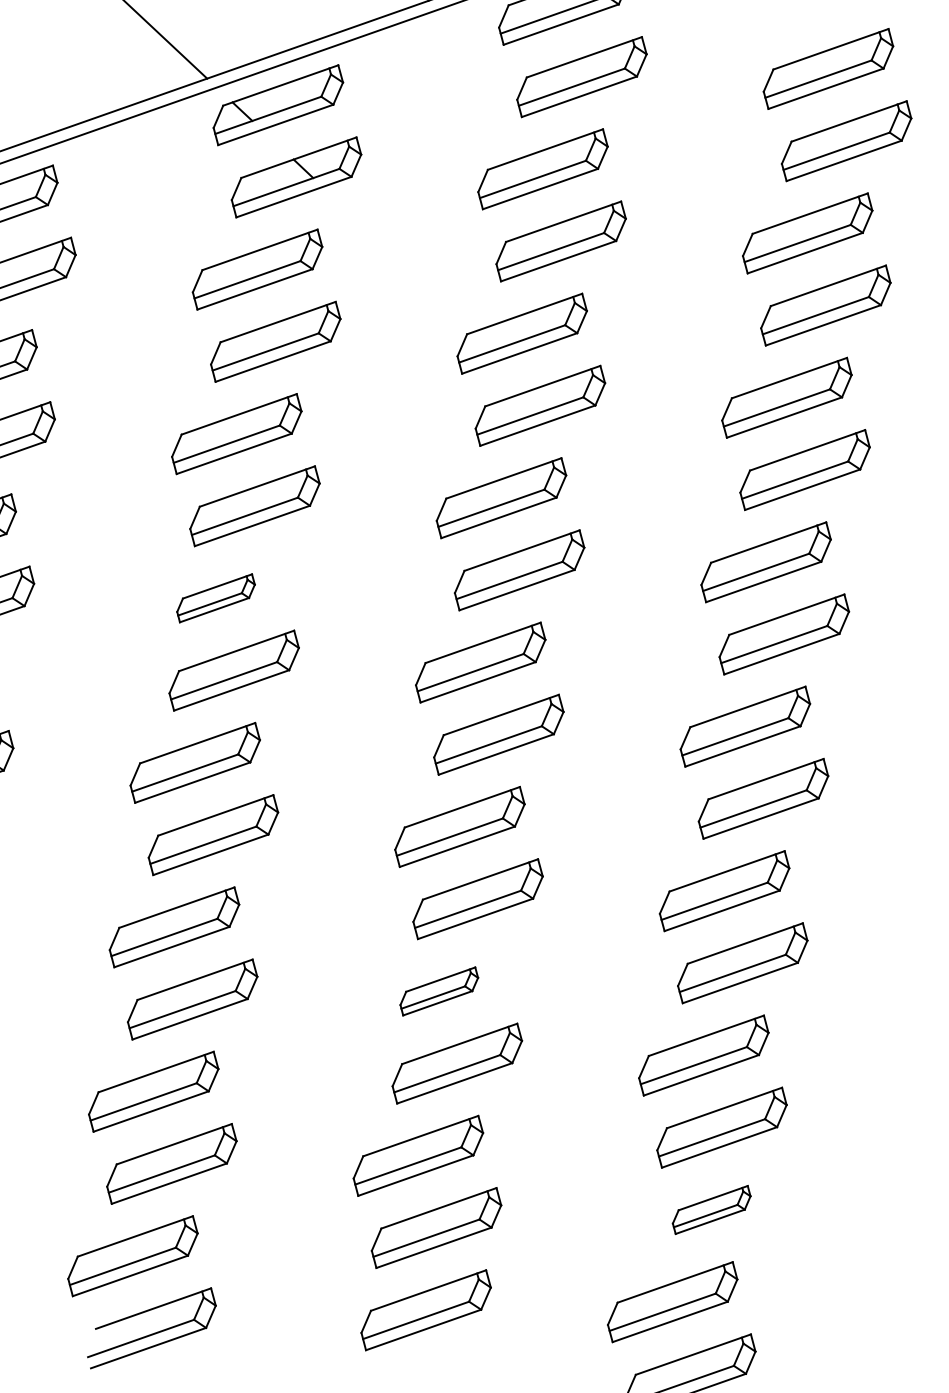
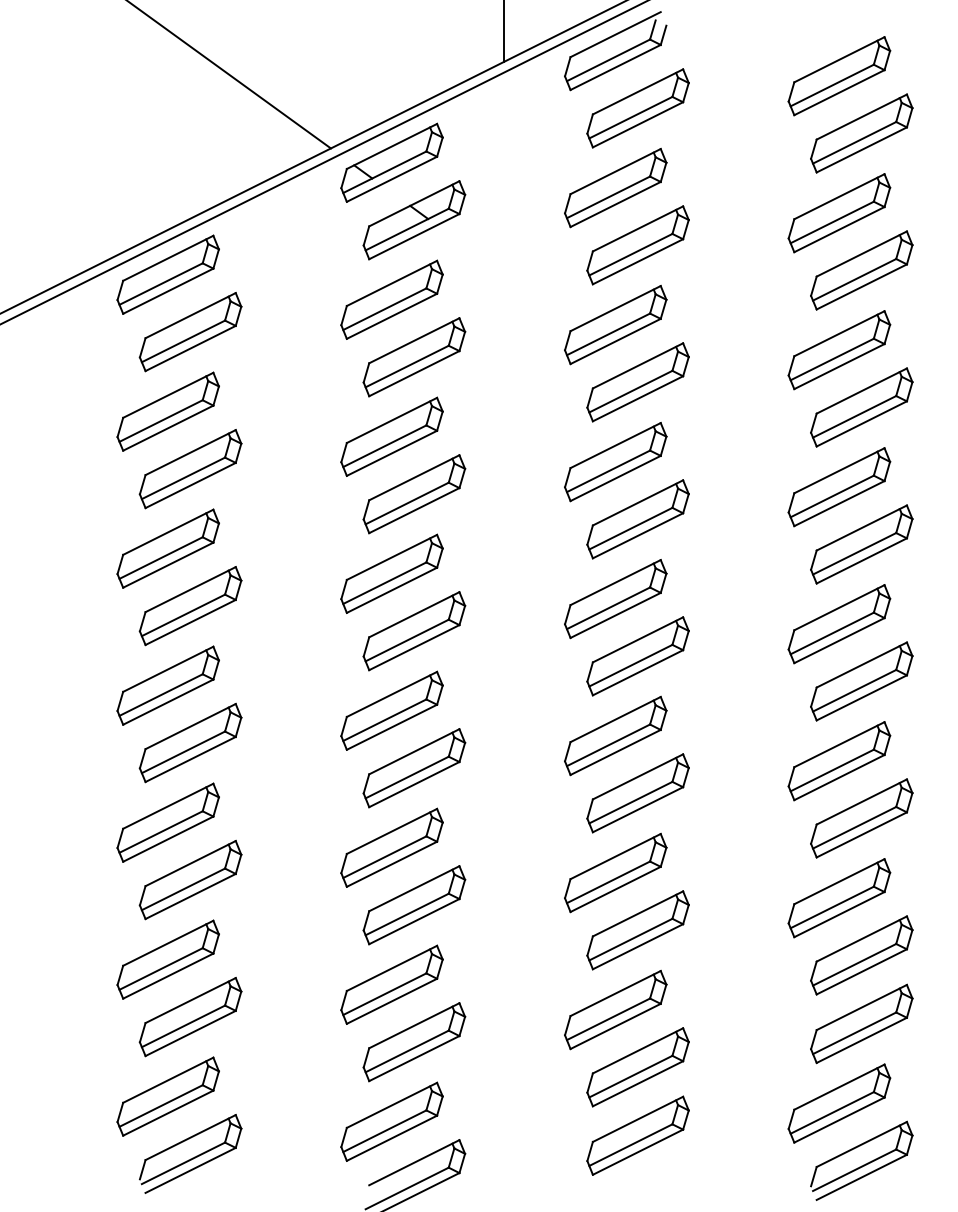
part: (215, 597) -> (391, 573), size x1.67
part: (438, 990) -> (615, 872), size x1.67
part: (711, 1209) -> (861, 1023), size x1.67

